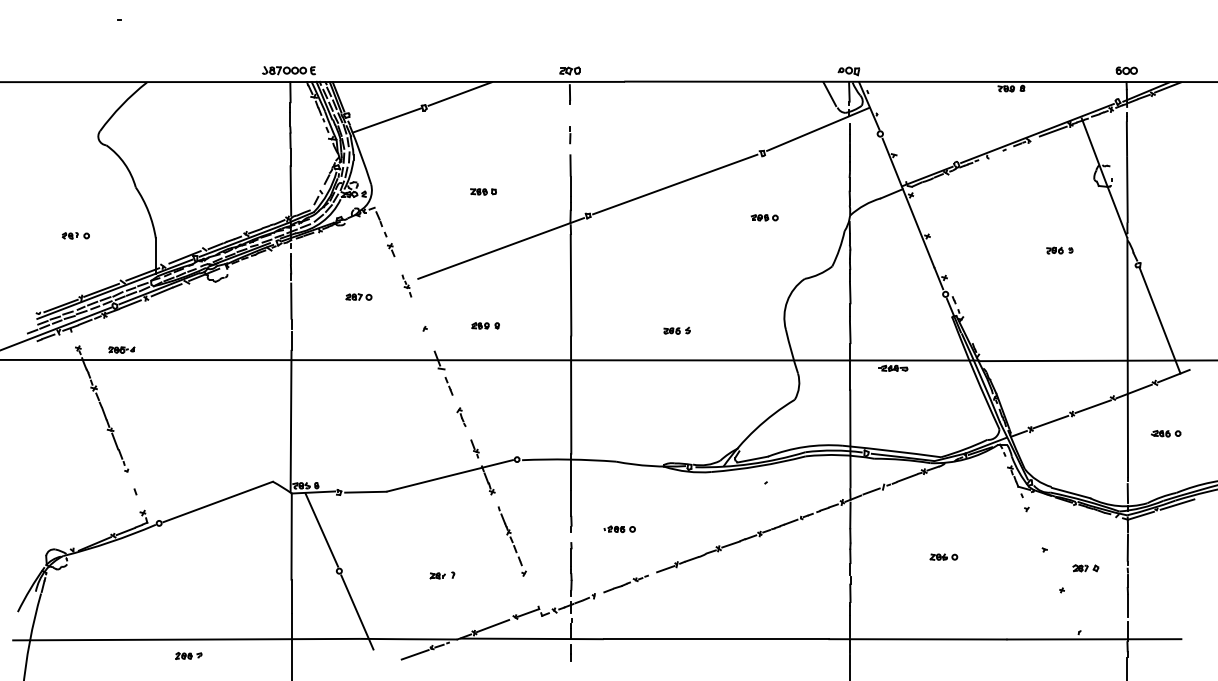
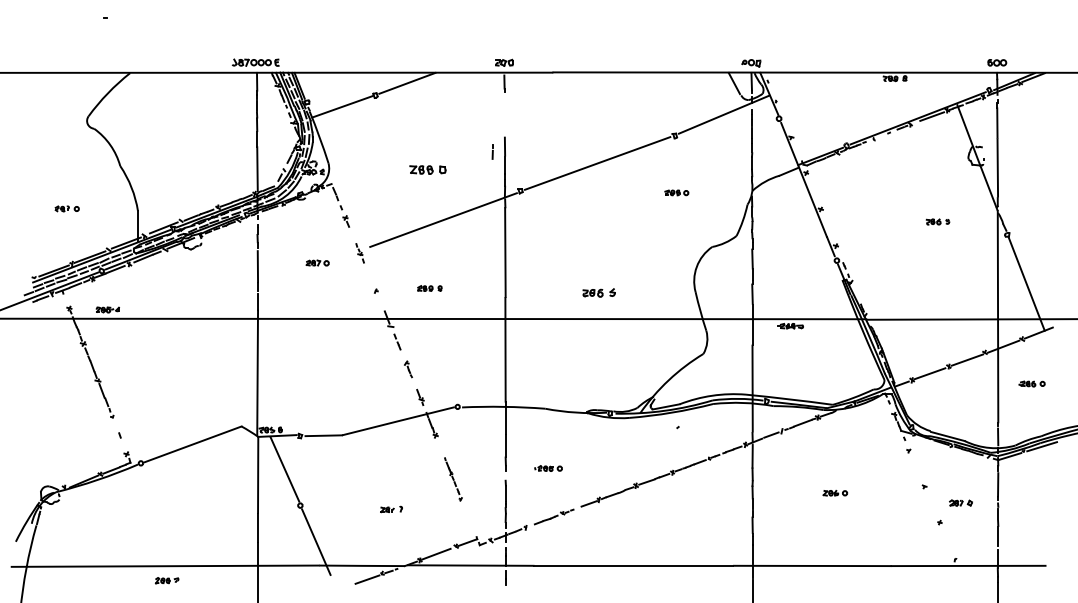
line: (570, 134) -> (492, 151), moved
part: (483, 191) -> (427, 169), size x1.6
part: (677, 330) -> (599, 292), size x1.4
part: (512, 541) -> (453, 479), size x0.7

